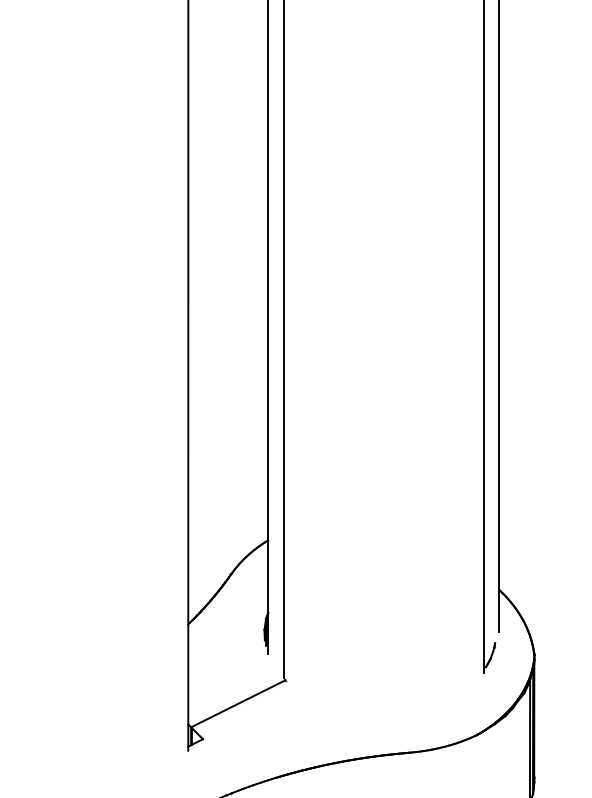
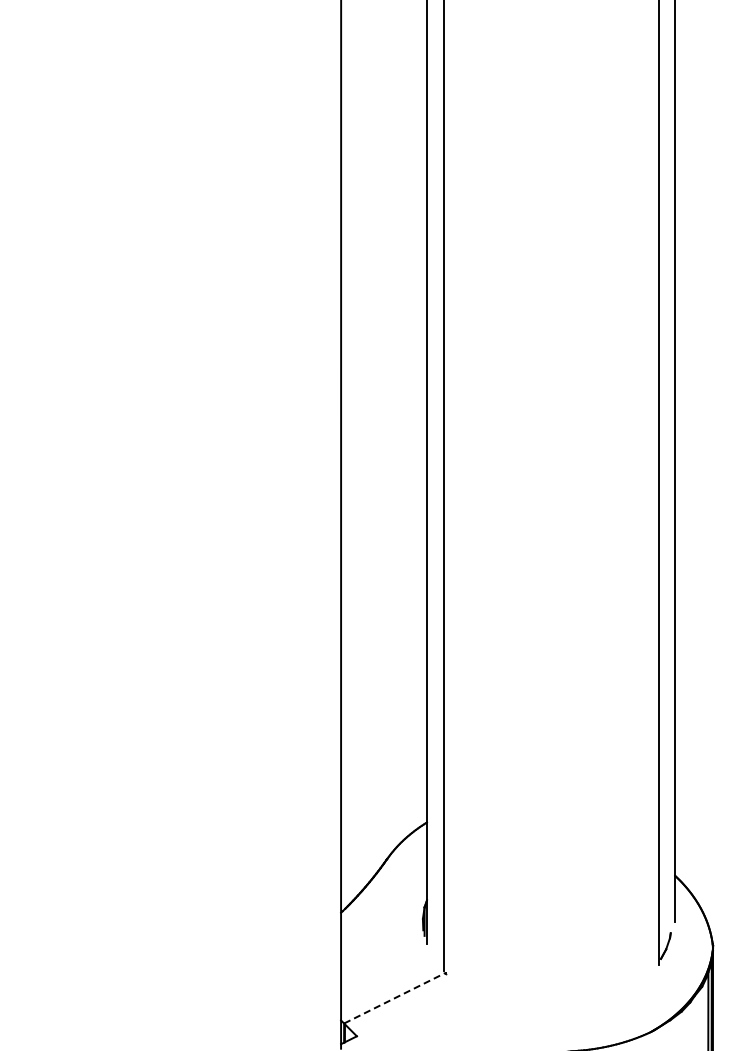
line: (238, 704) -> (394, 998), solid -> dashed

